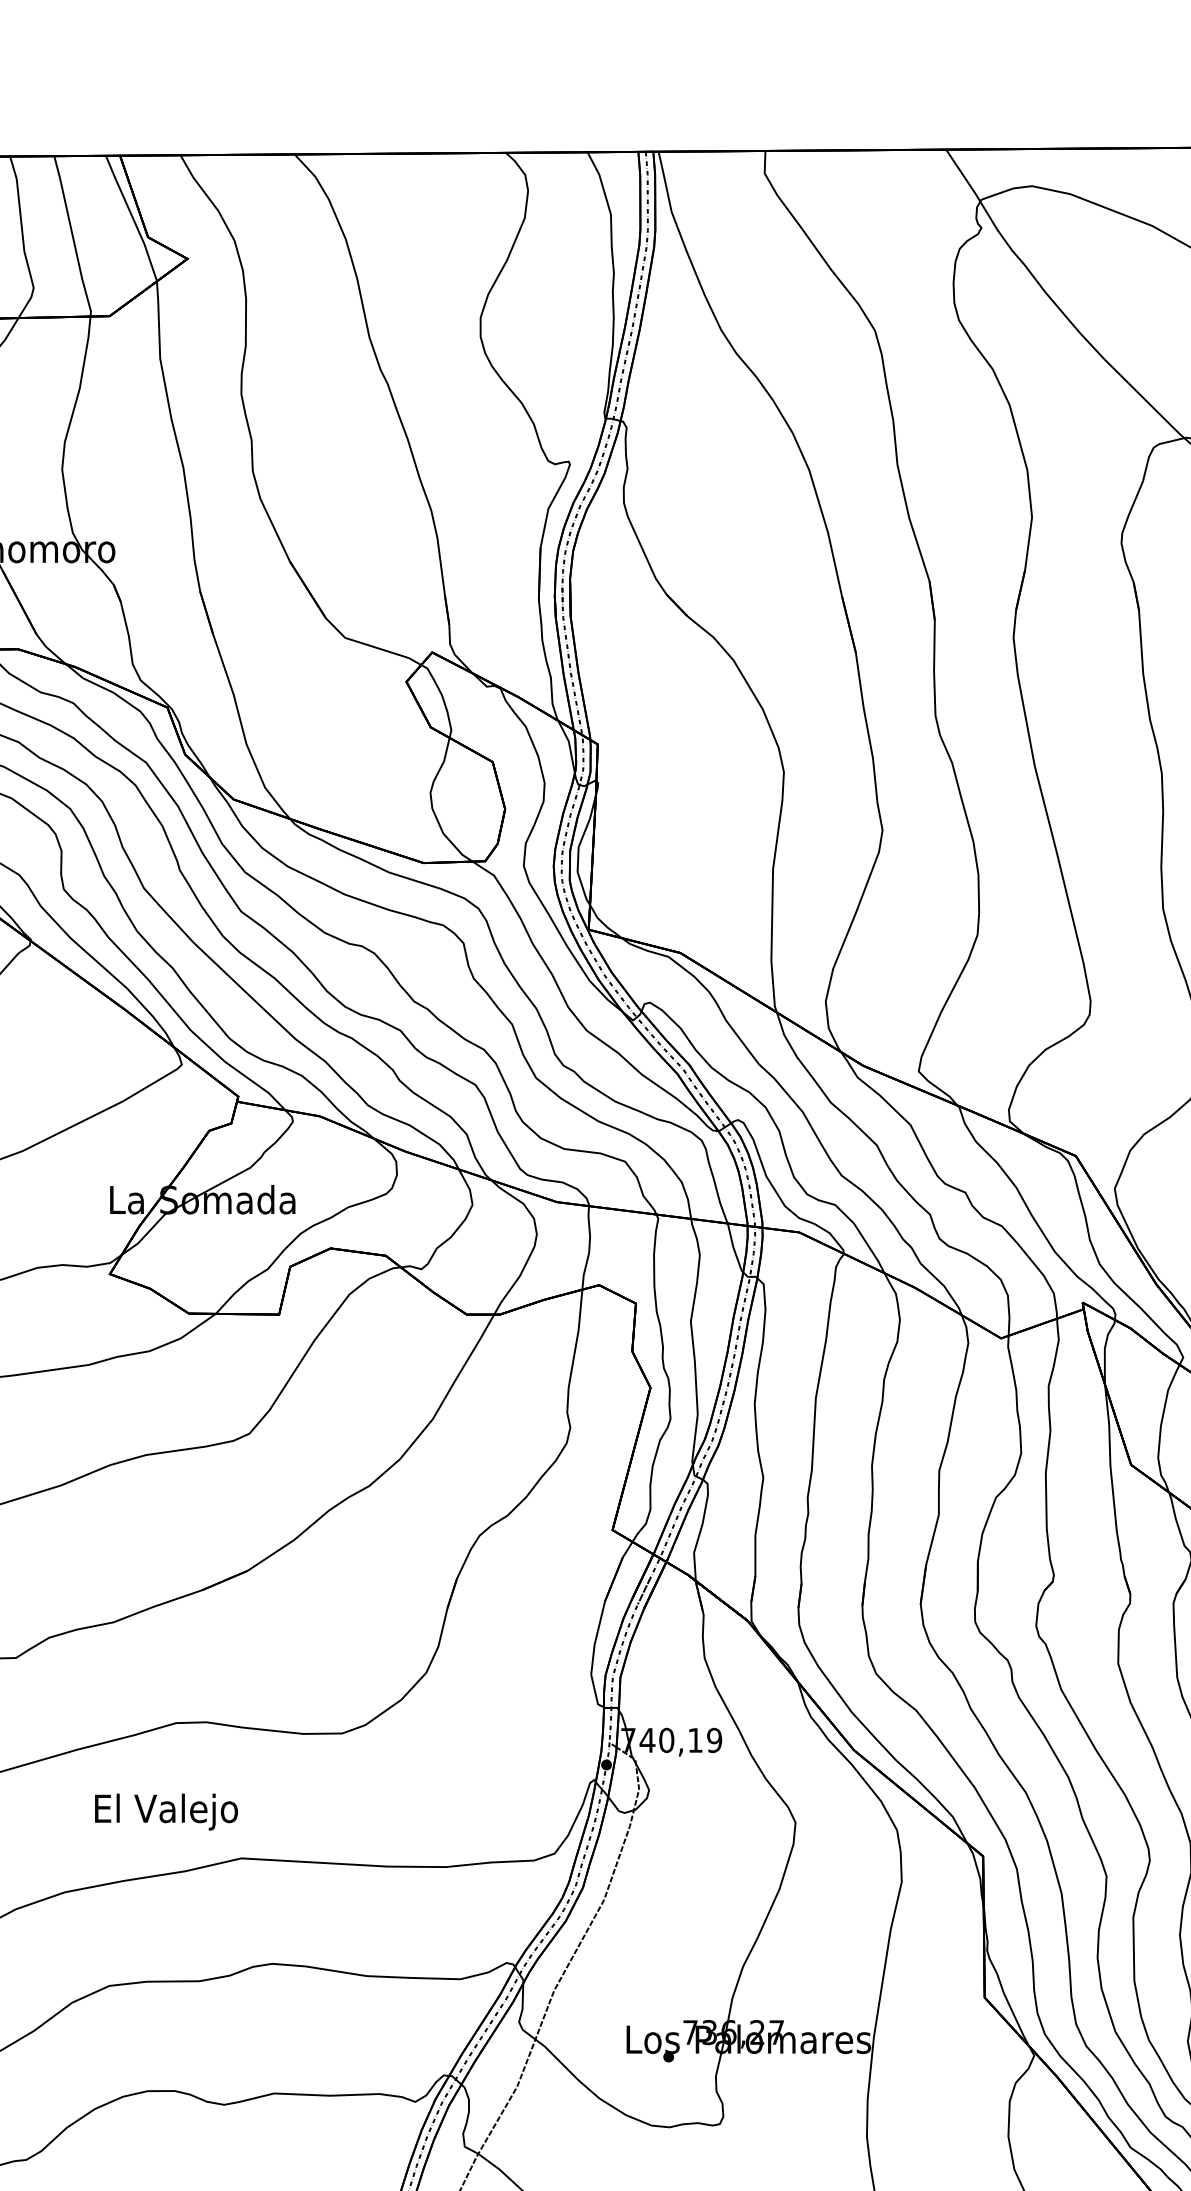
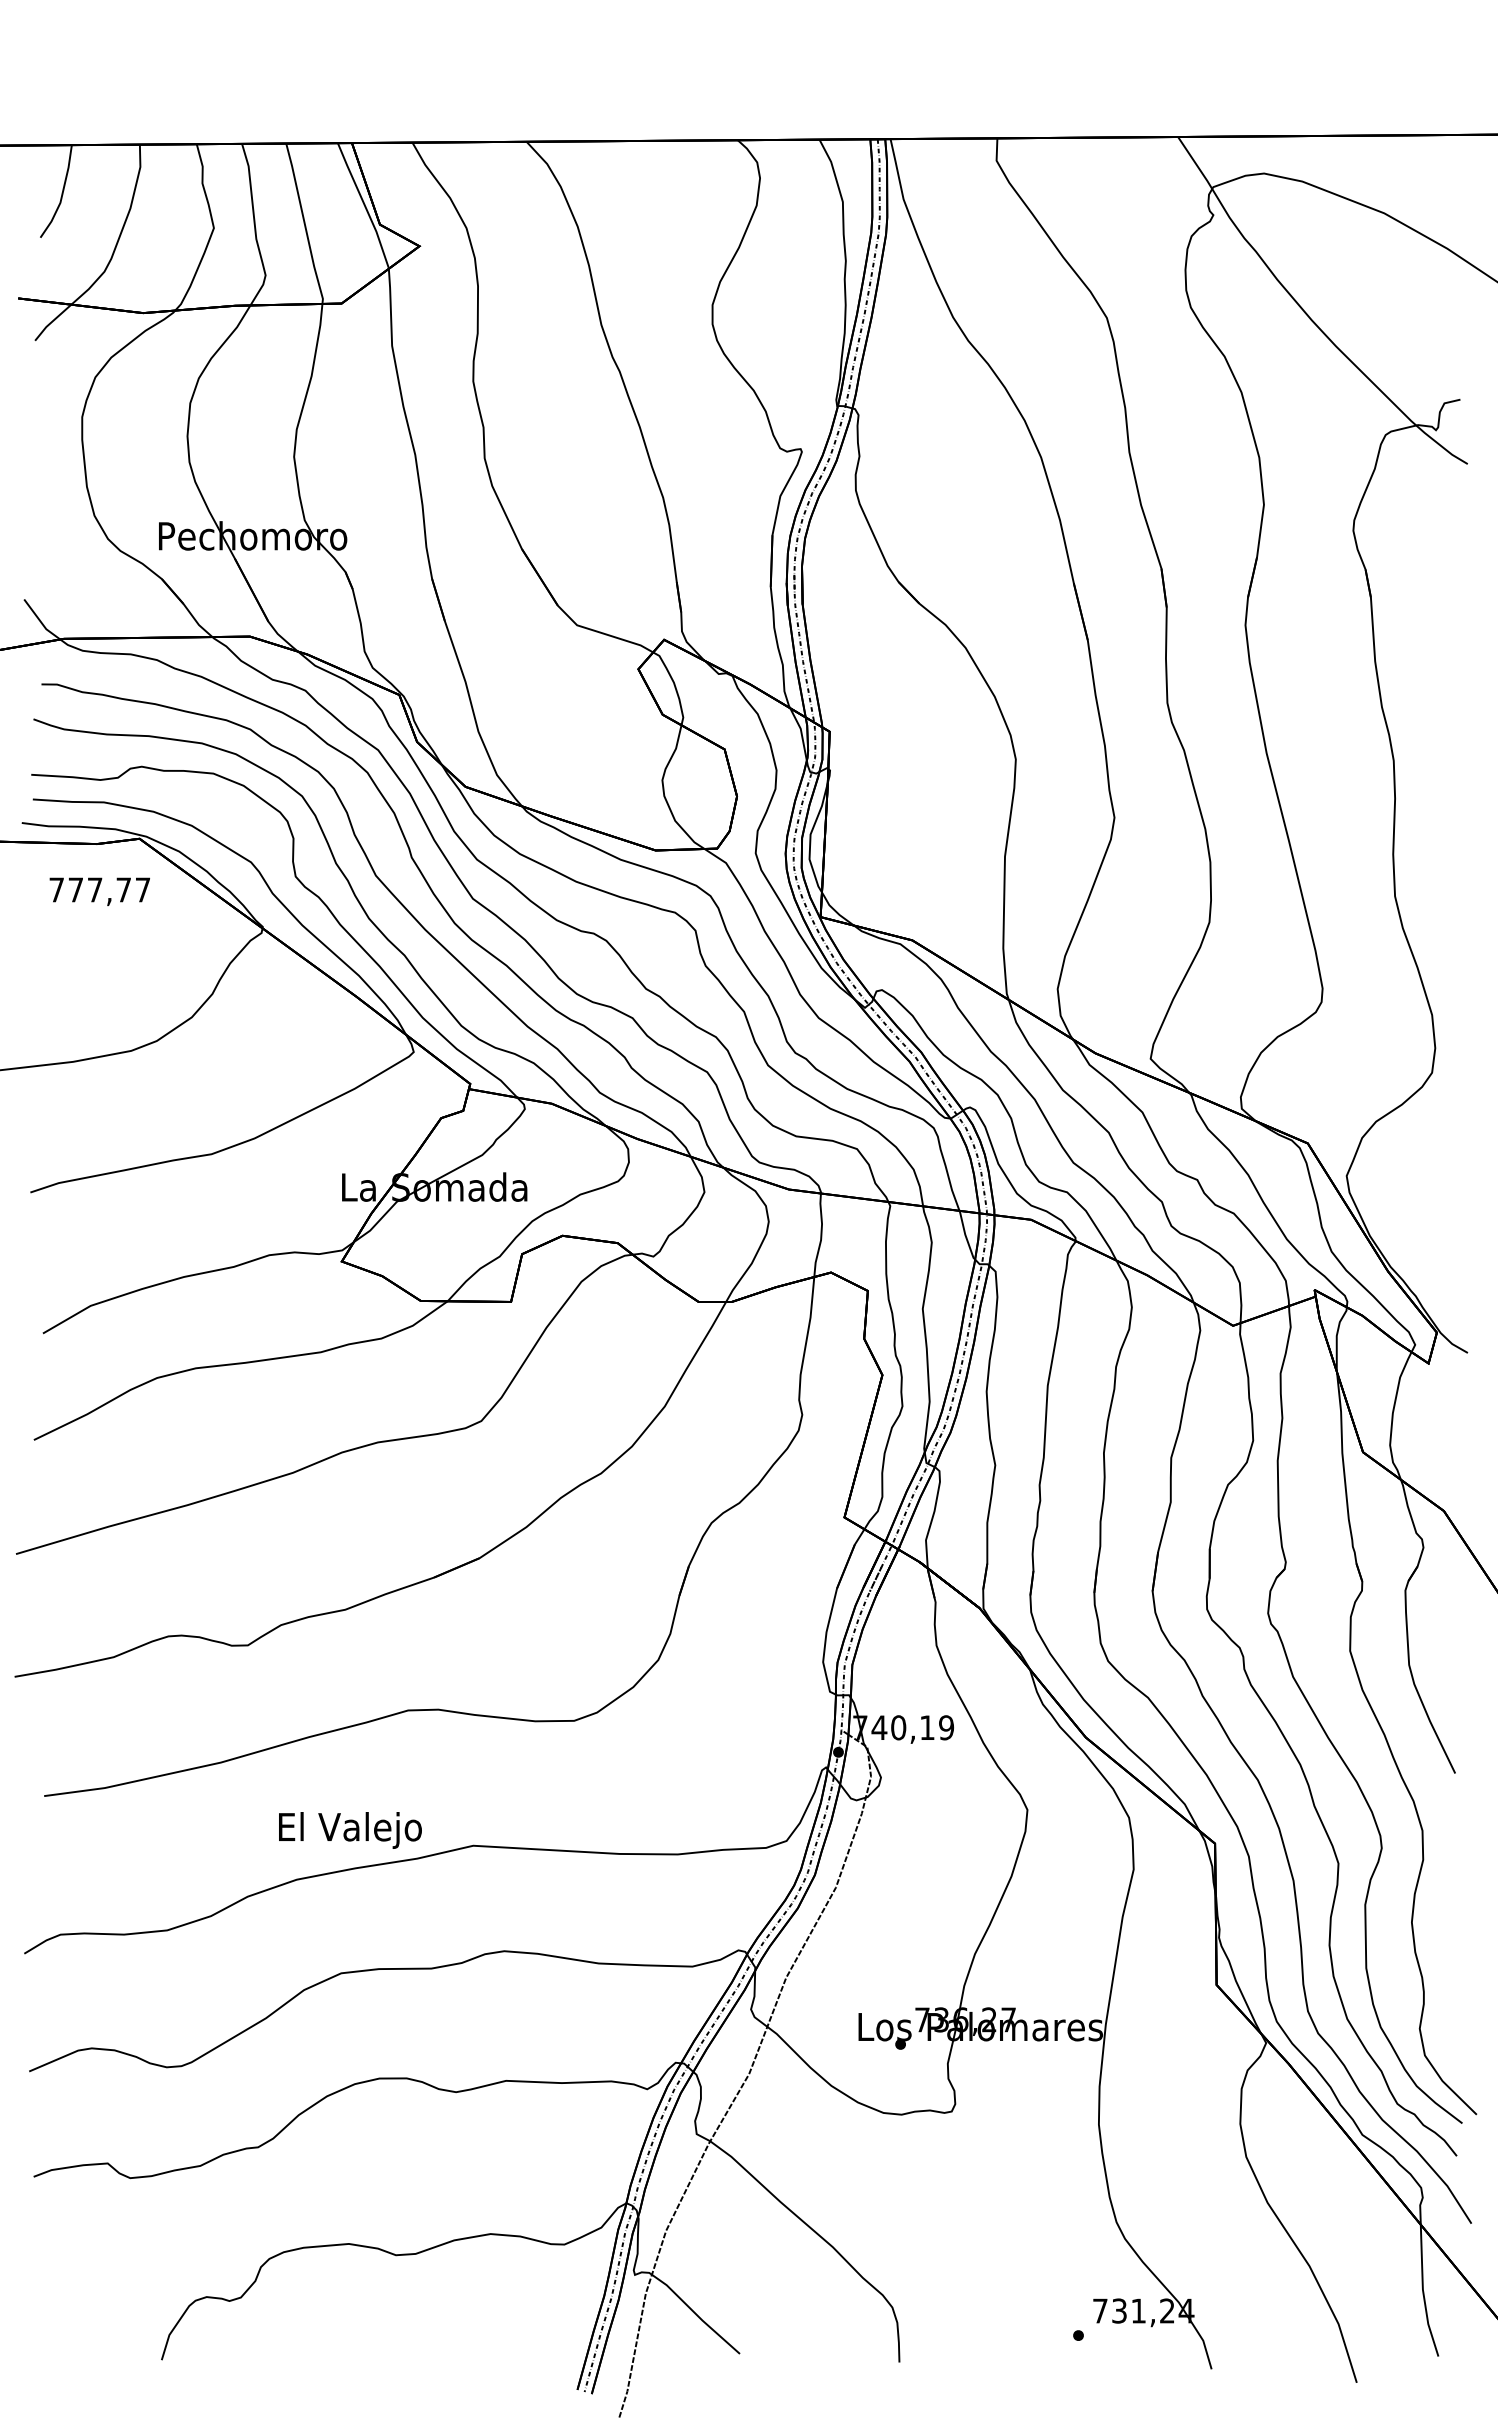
text: (166, 1812) -> (350, 1830), moved

